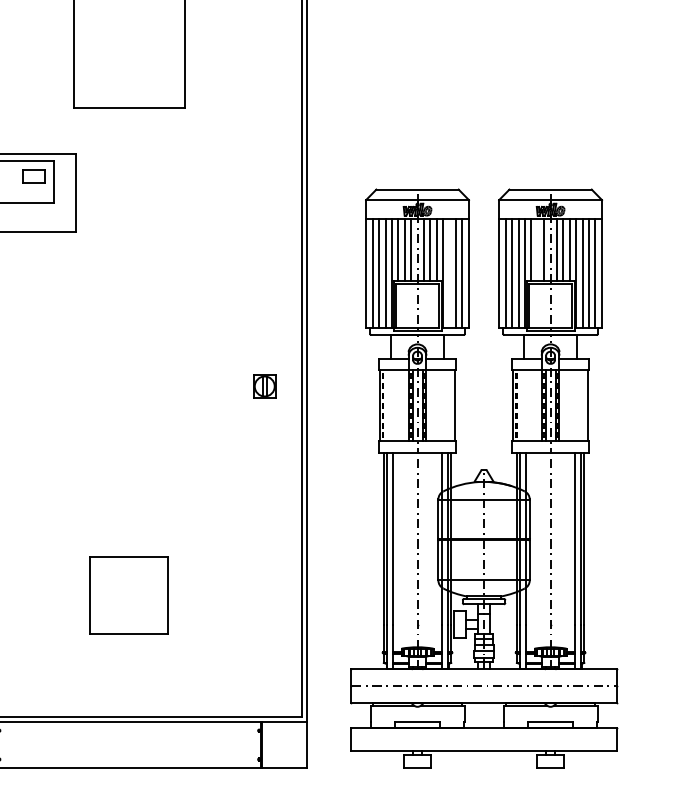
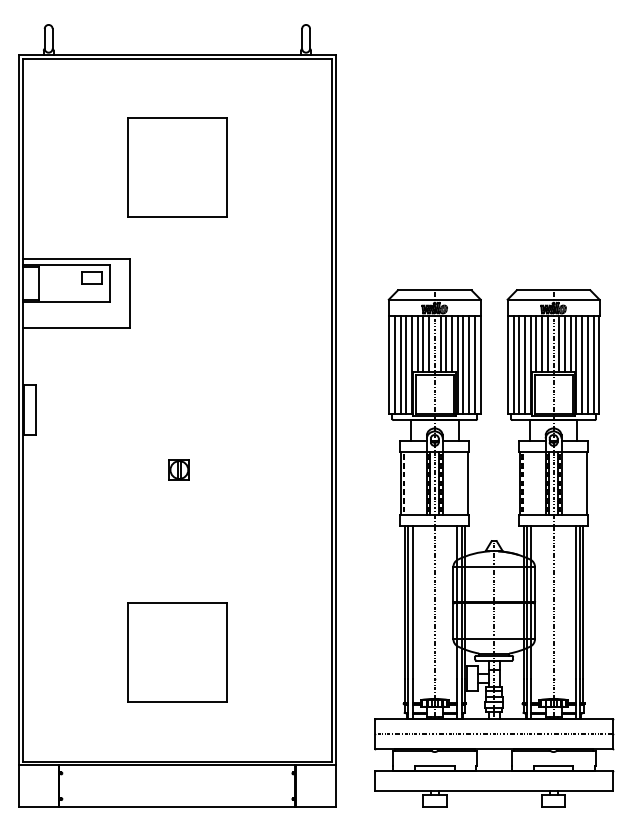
line: (538, 250) -> (542, 344), added
line: (449, 272) -> (463, 364), added
part: (263, 385) -> (178, 469), moved
part: (129, 595) -> (177, 652), size x1.43

